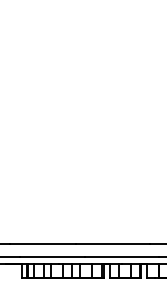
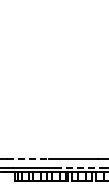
line: (43, 244) -> (28, 159), solid -> dashed
line: (123, 256) -> (80, 167), solid -> dashed

